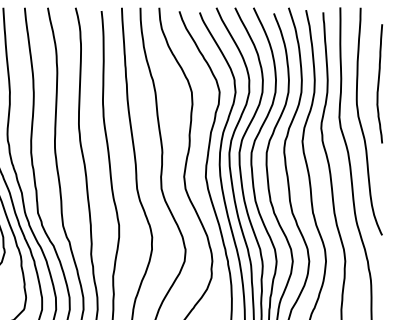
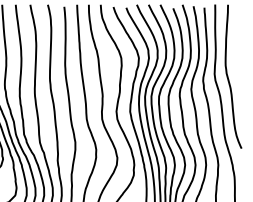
curve: (378, 83) -> (239, 52), removed

